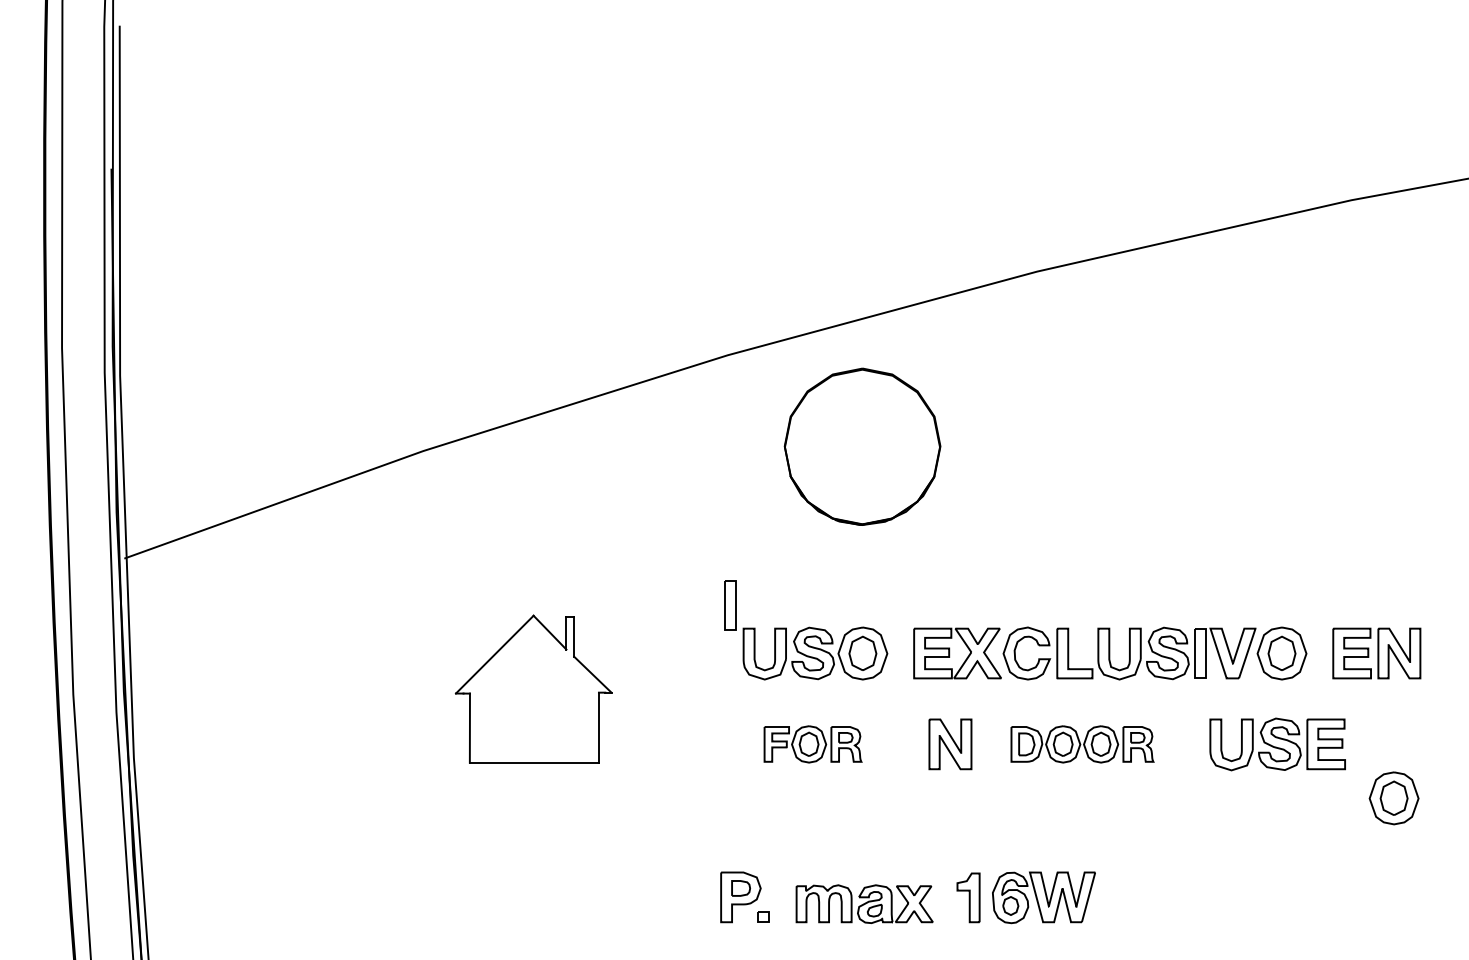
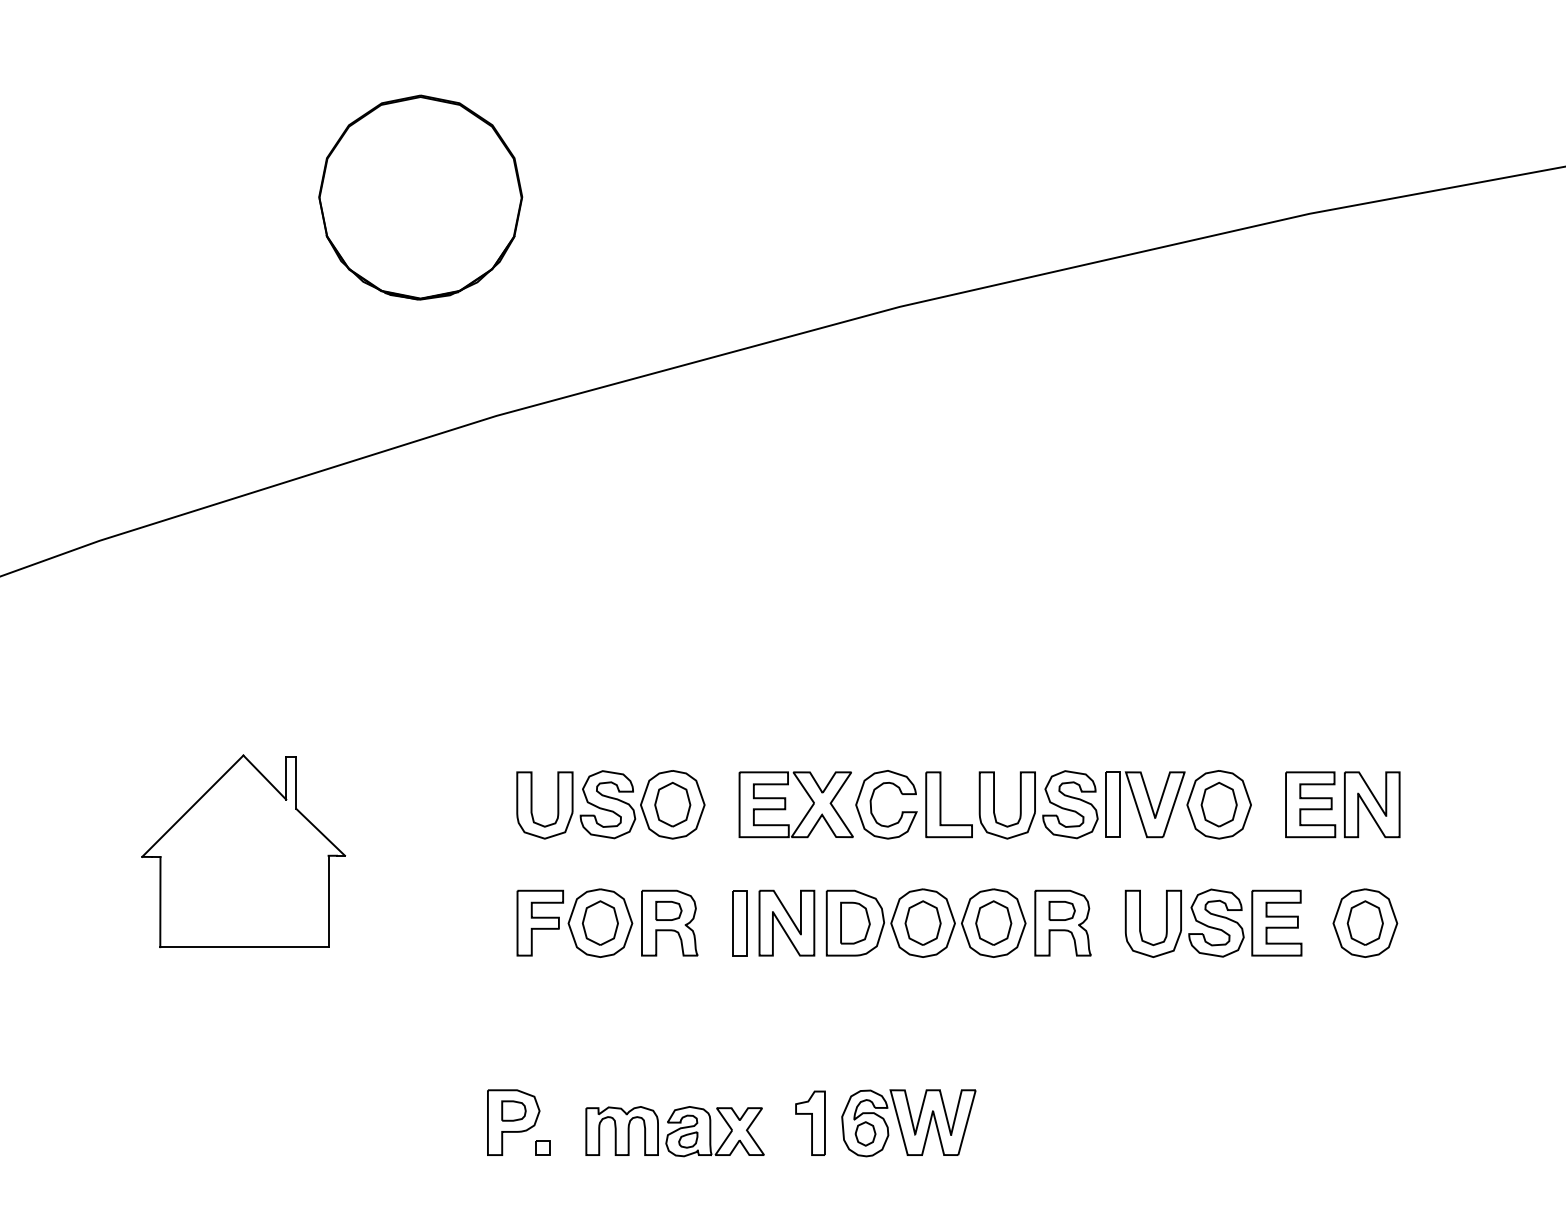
part: (862, 446) -> (420, 197), moved
part: (730, 605) -> (740, 923), moved
part: (812, 744) -> (607, 923), size x1.43
part: (1082, 744) -> (959, 923), size x1.43
part: (1393, 798) -> (1364, 923), moved

